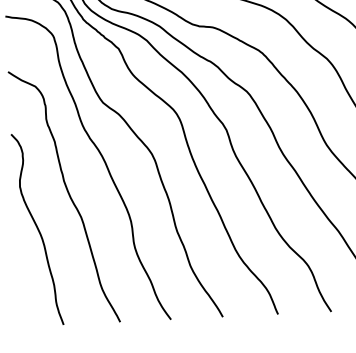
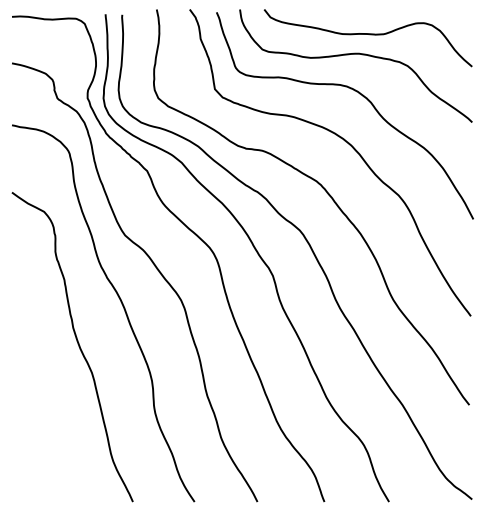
curve: (37, 229) -> (38, 384), removed

